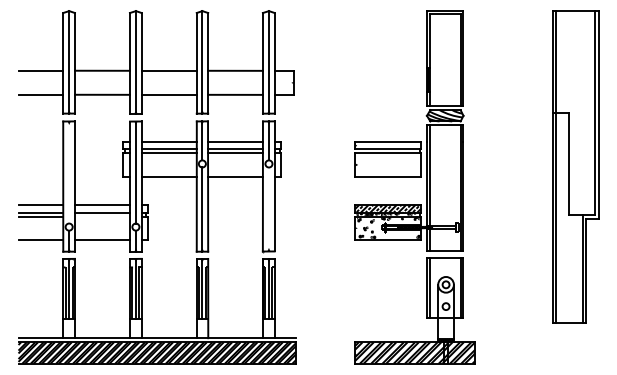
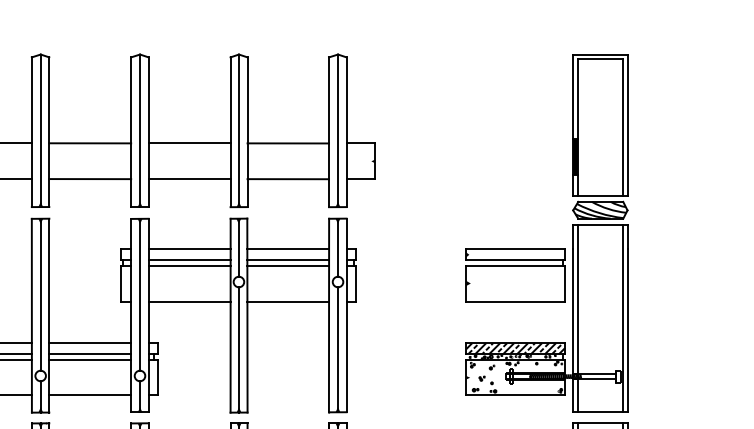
line: (69, 172) -> (41, 294), added
line: (268, 209) -> (337, 349), added
line: (102, 216) -> (90, 360), added

